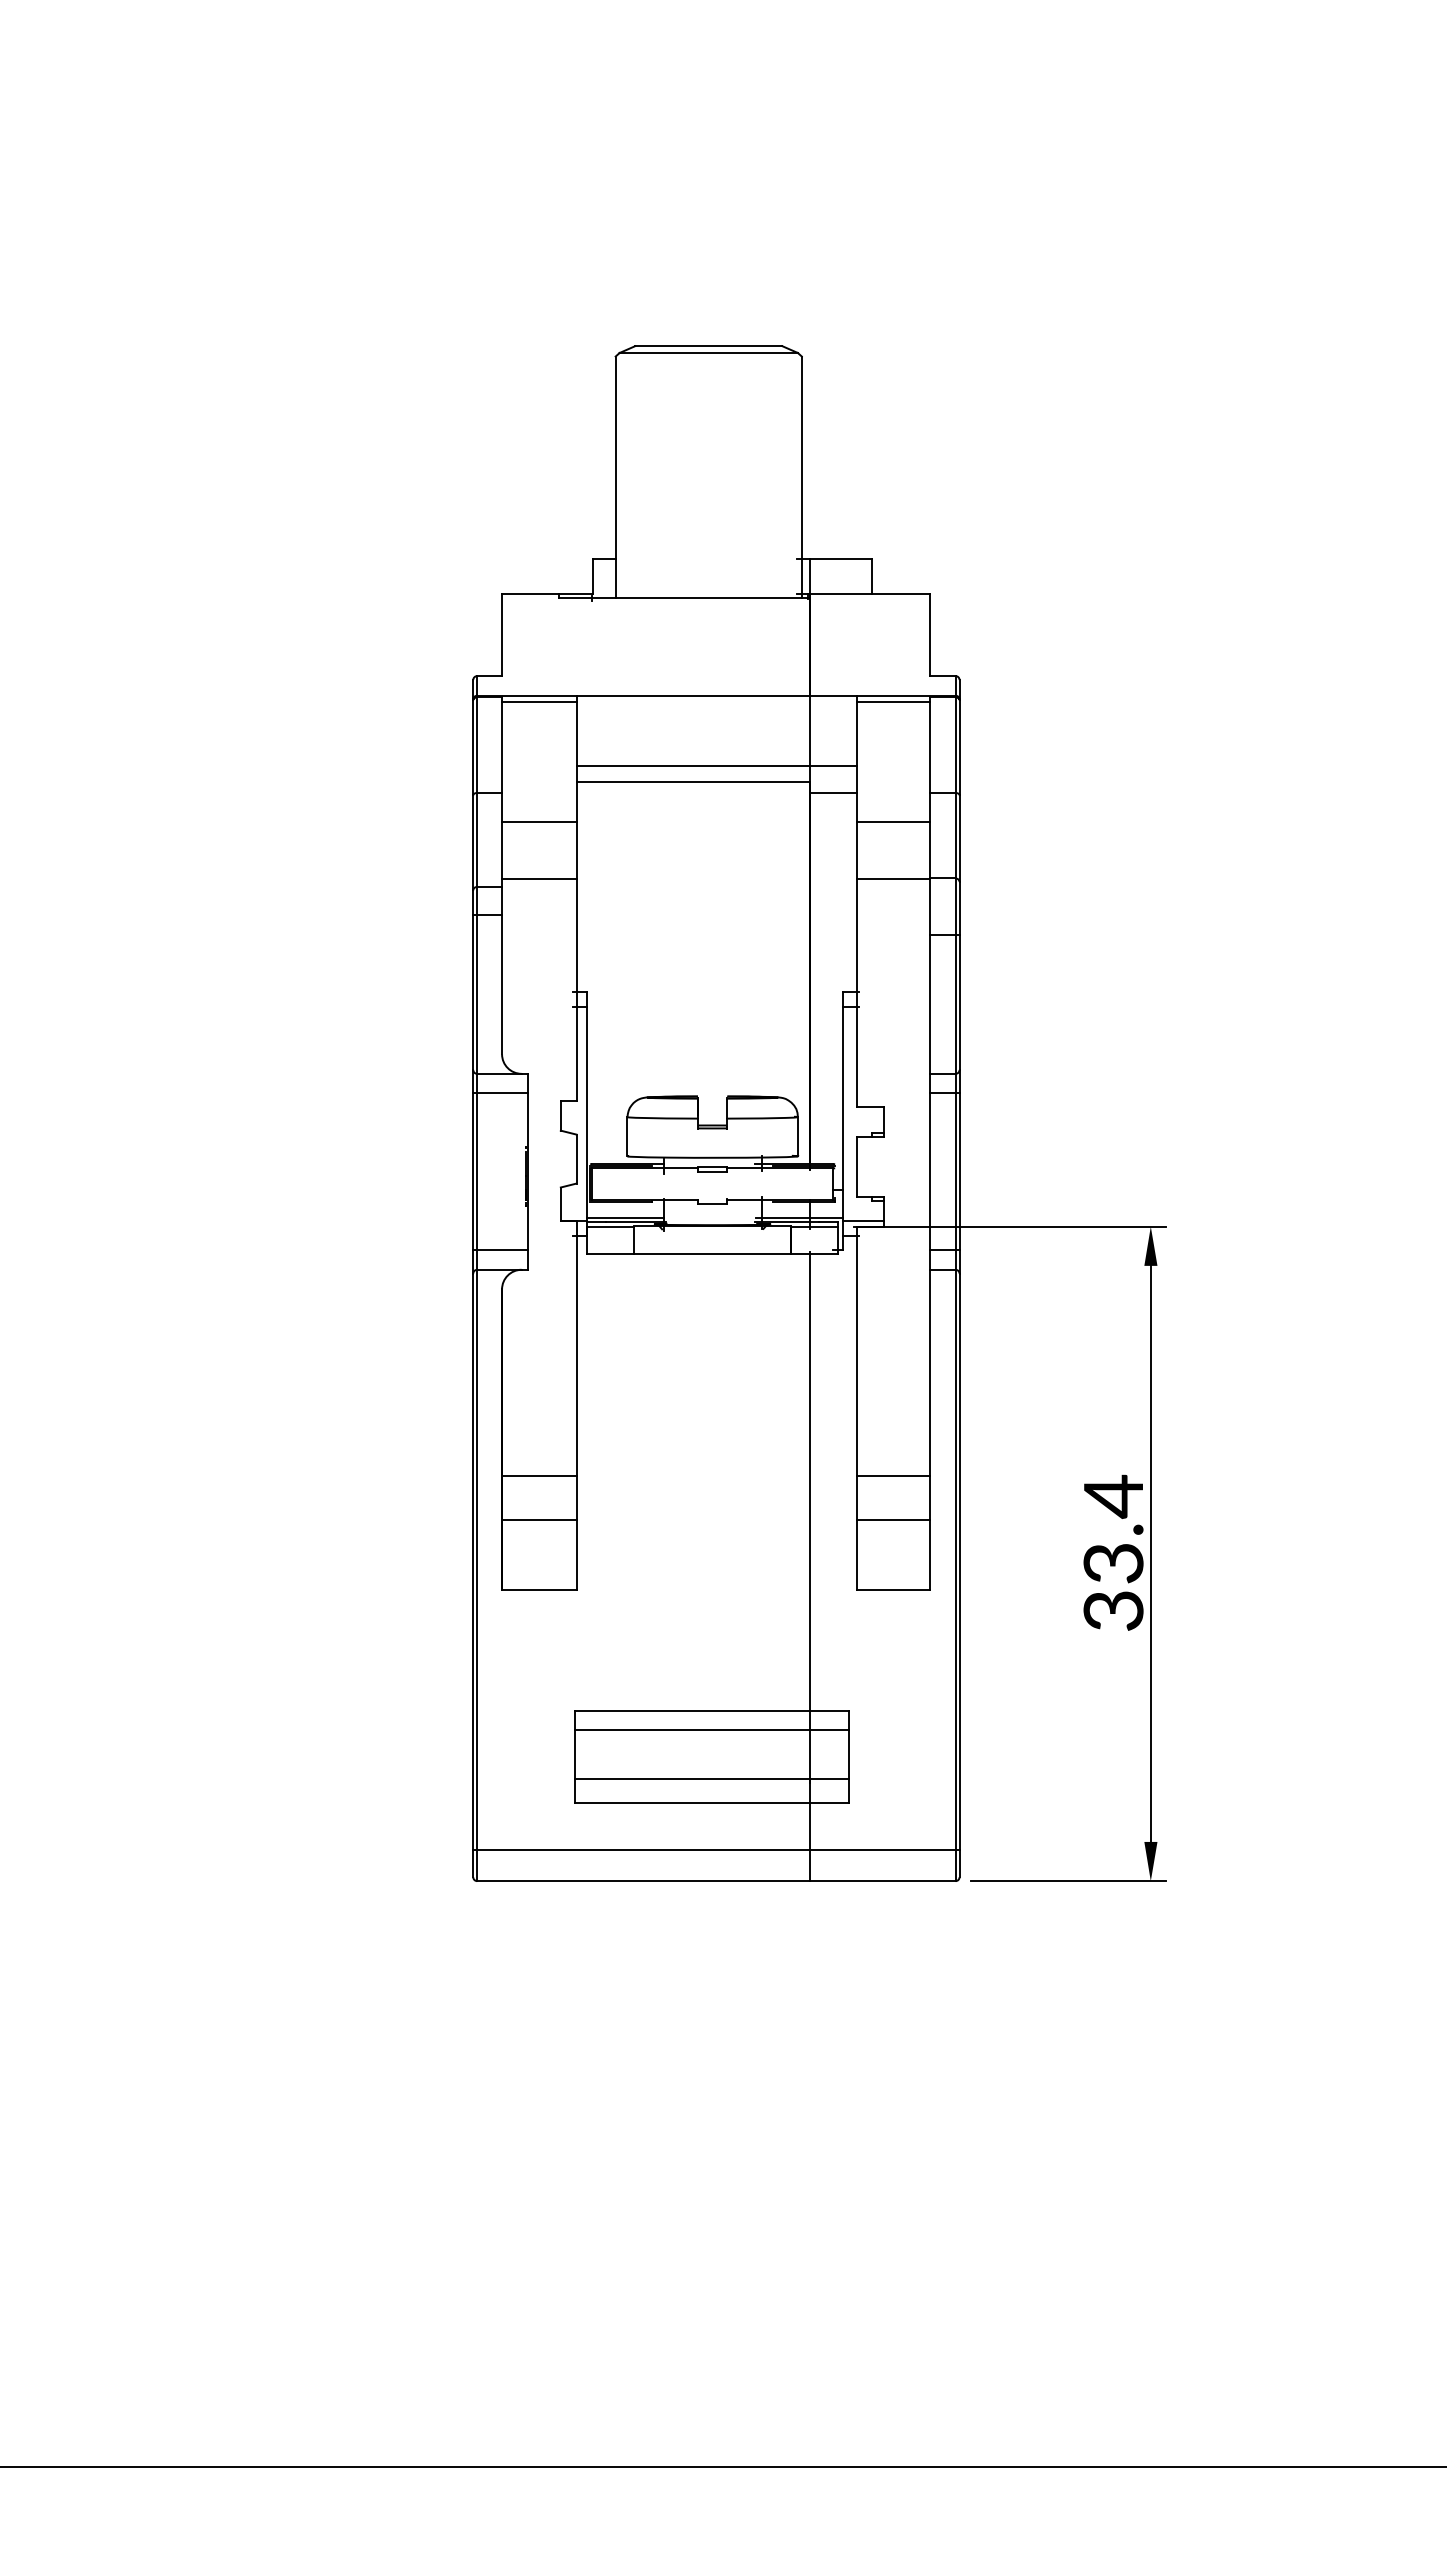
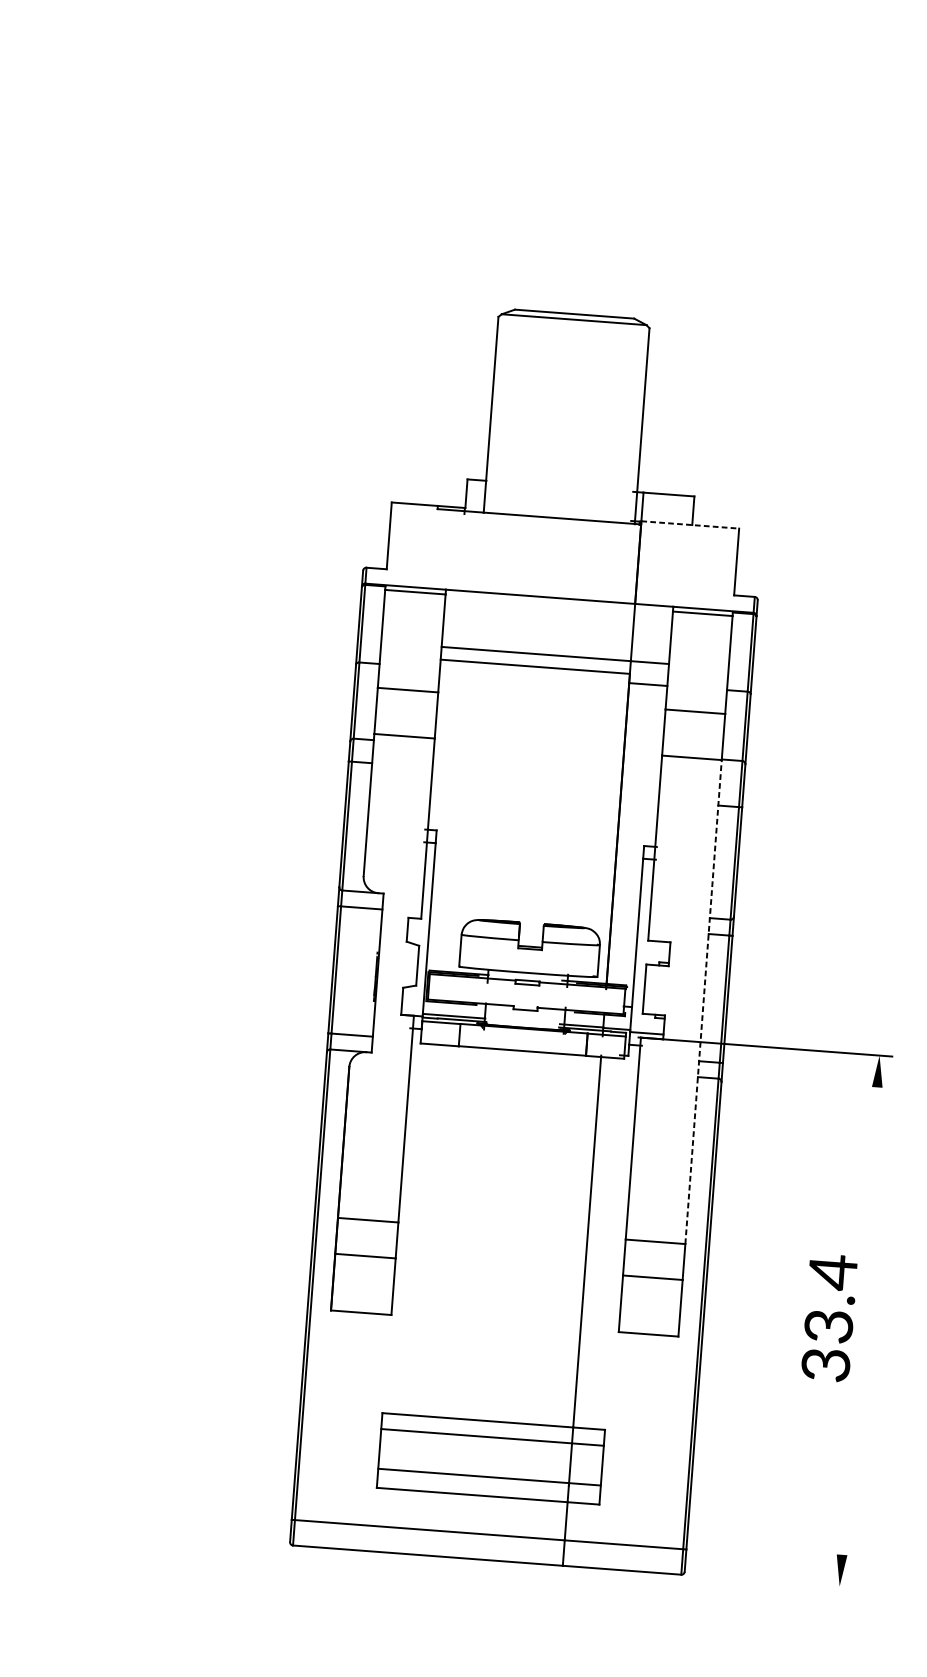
line: (870, 593) -> (690, 524), solid -> dashed
line: (930, 1176) -> (703, 1001), solid -> dashed
line: (1150, 1553) -> (859, 1320), removed
line: (1068, 1881) -> (772, 1581), removed

